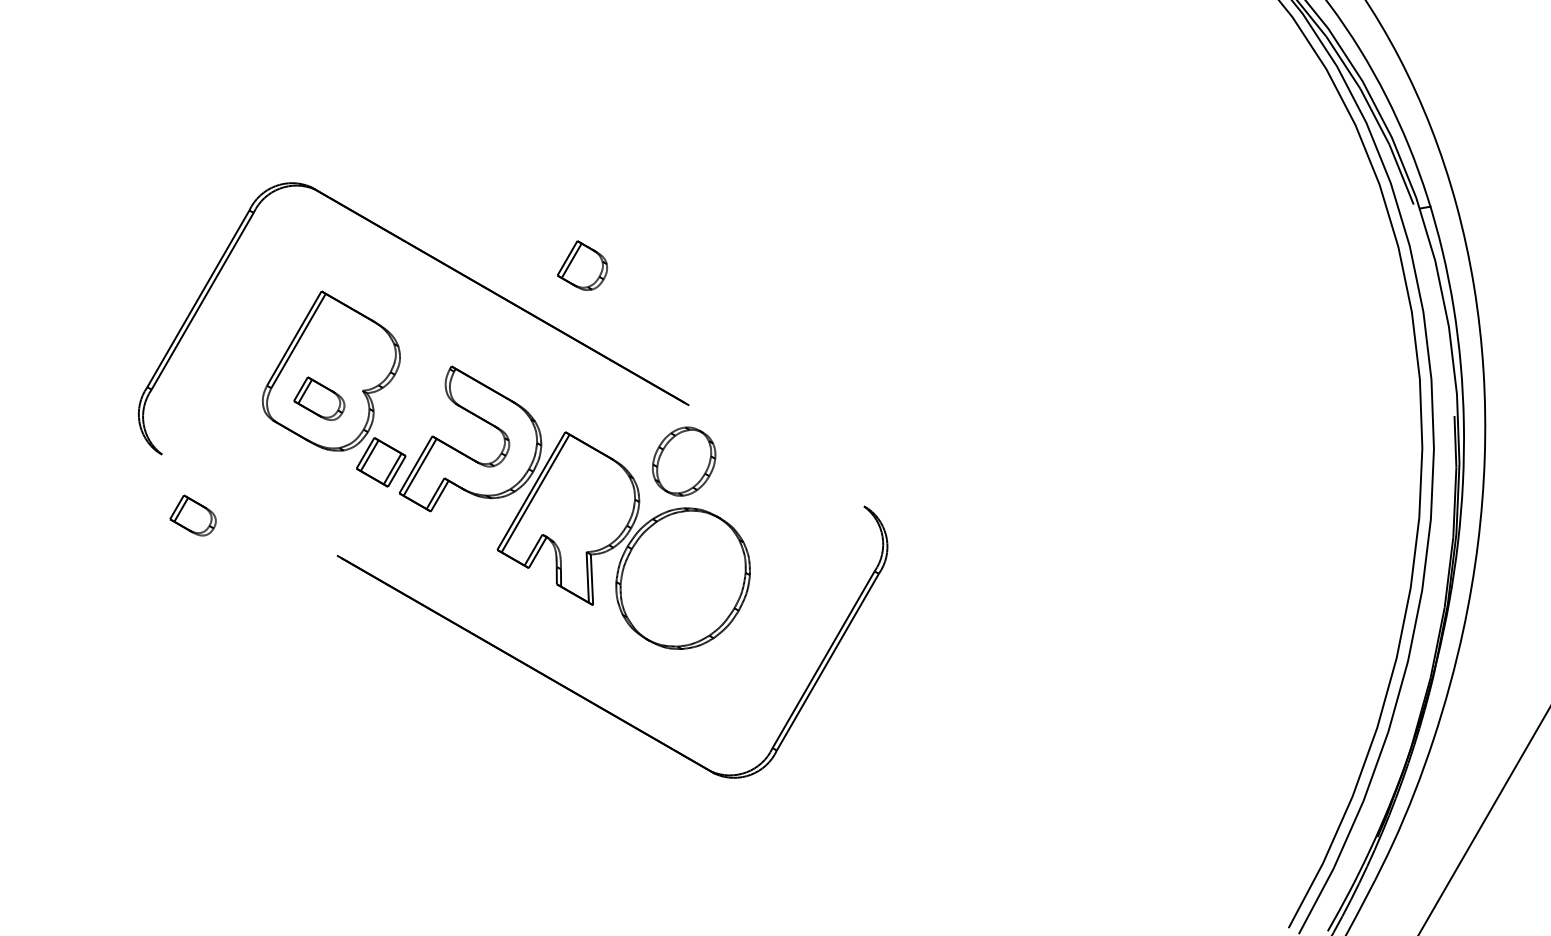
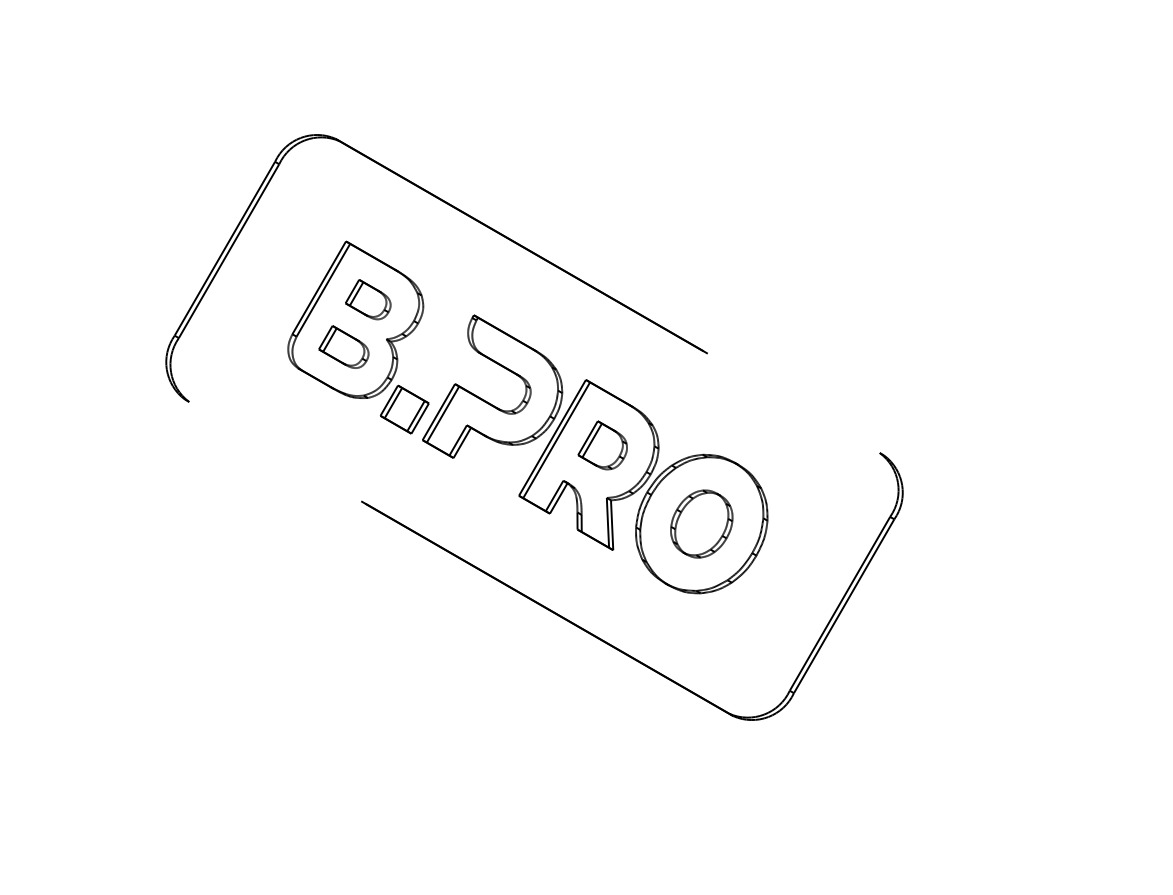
part: (582, 265) -> (602, 445), moved
part: (684, 461) -> (702, 523), moved
part: (192, 515) -> (367, 299), moved

